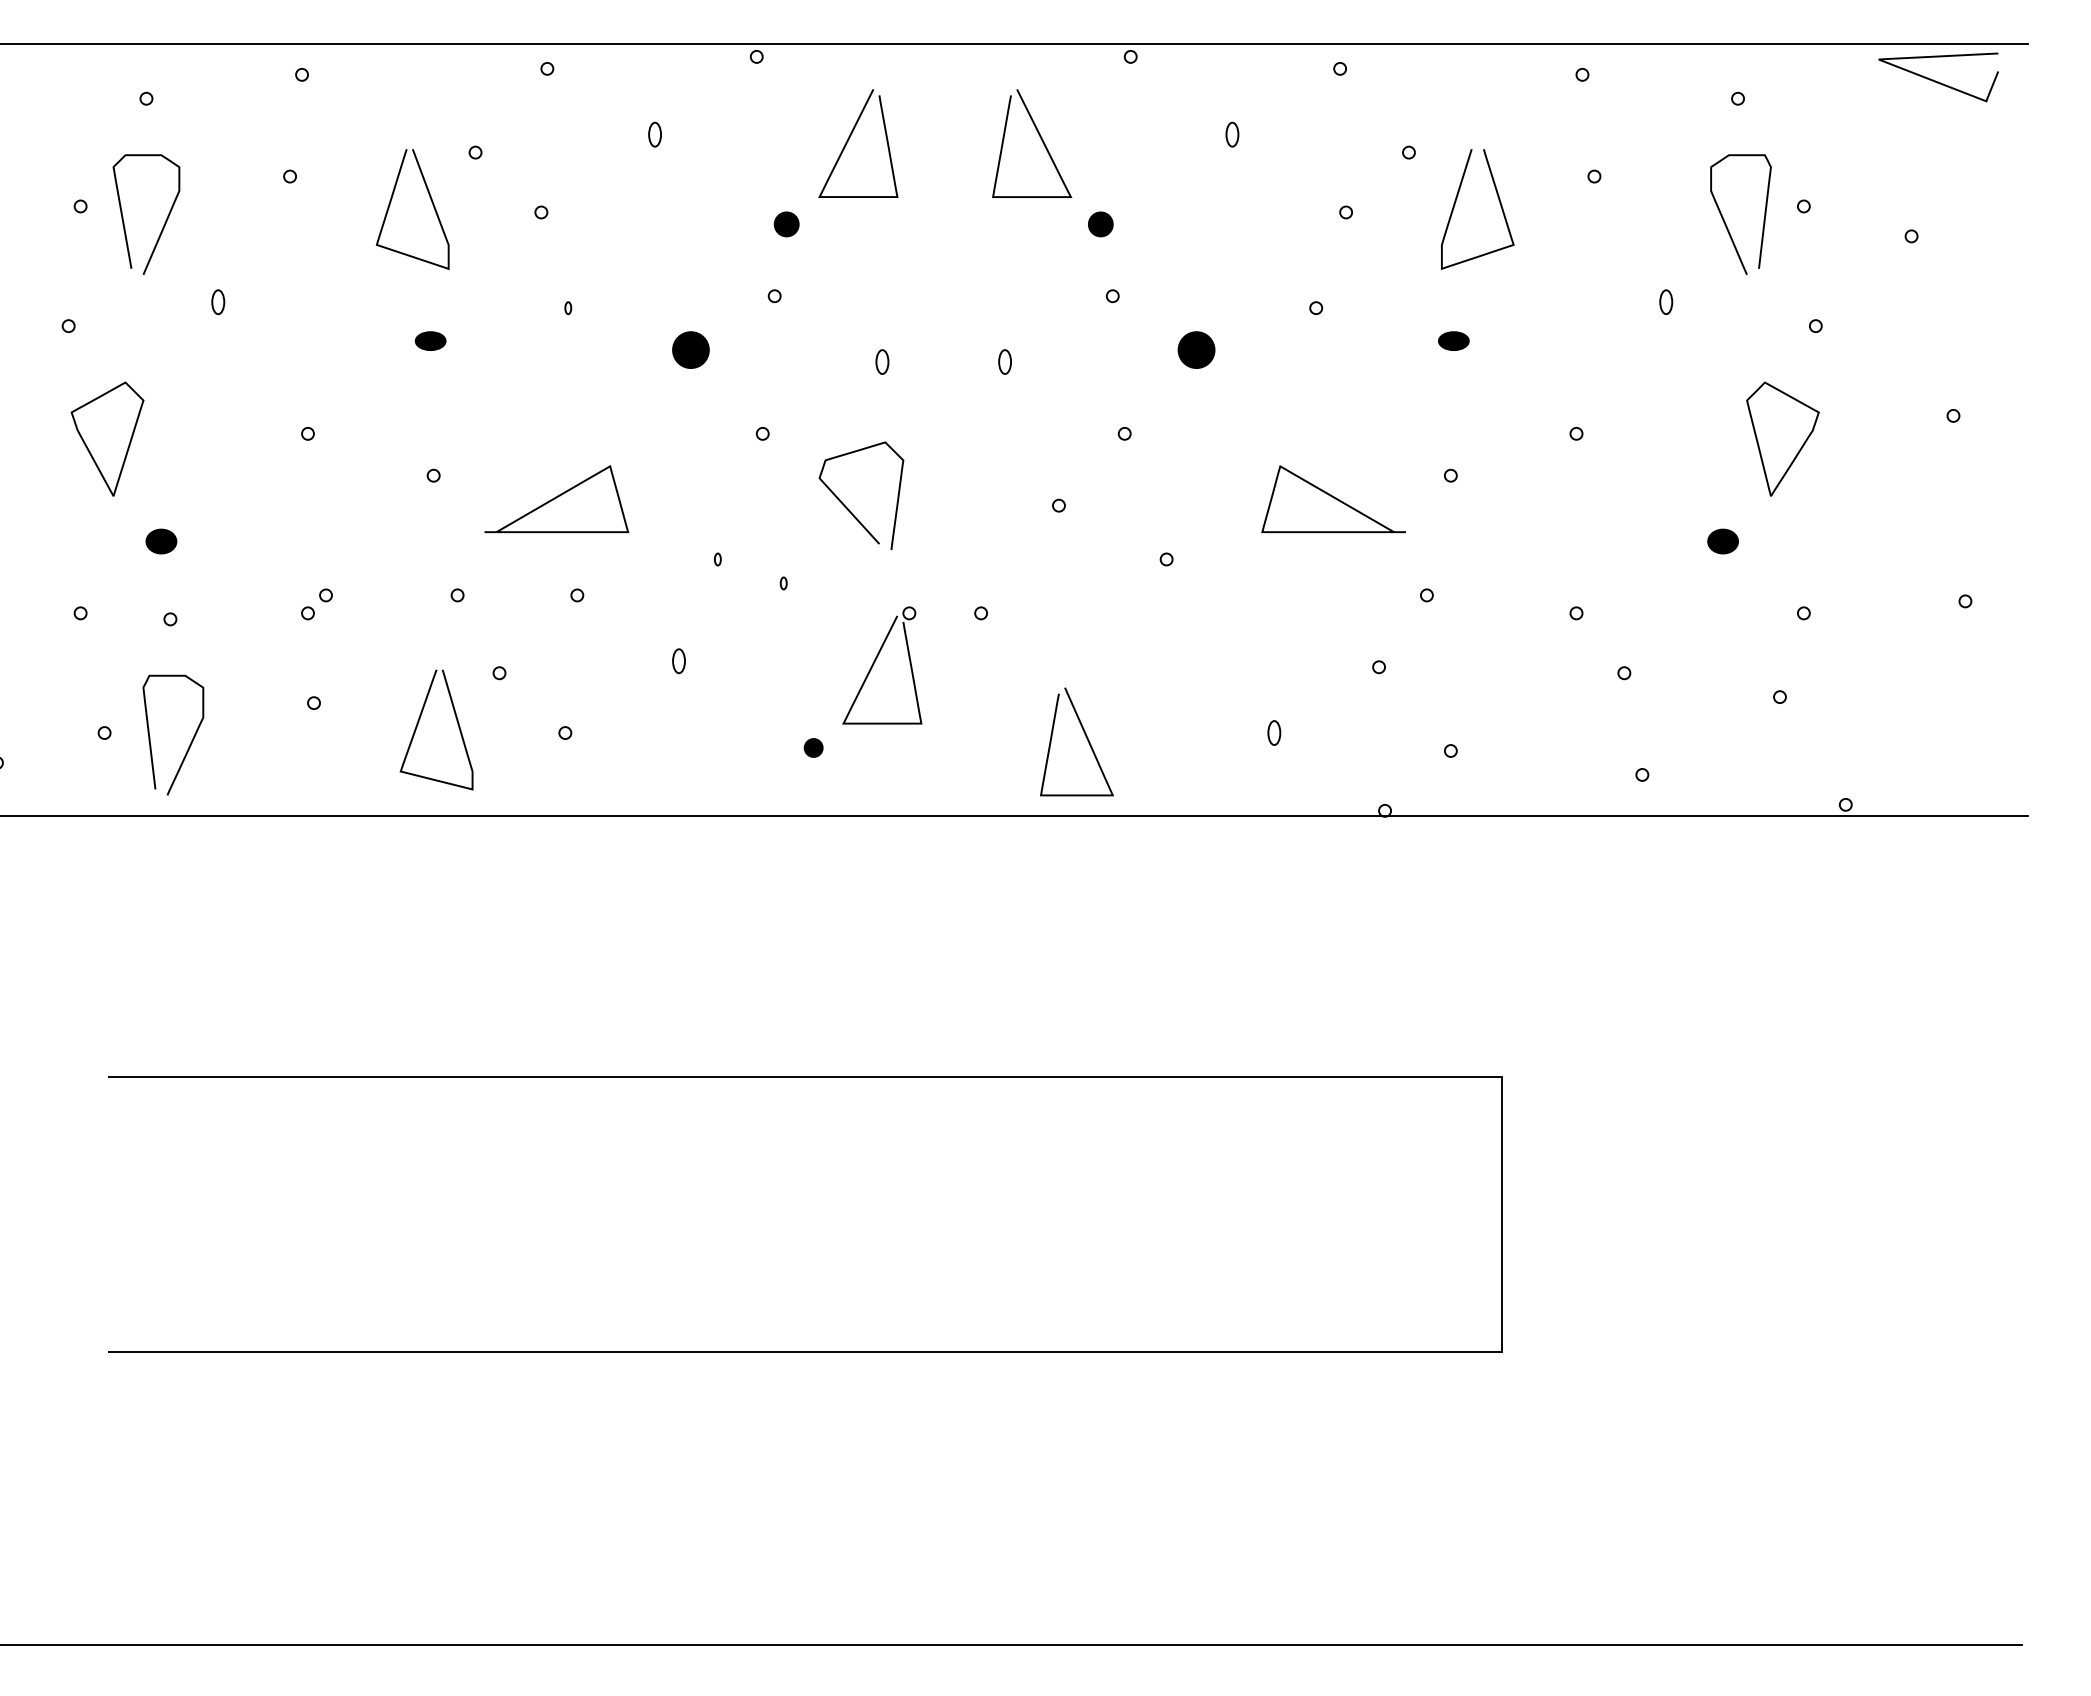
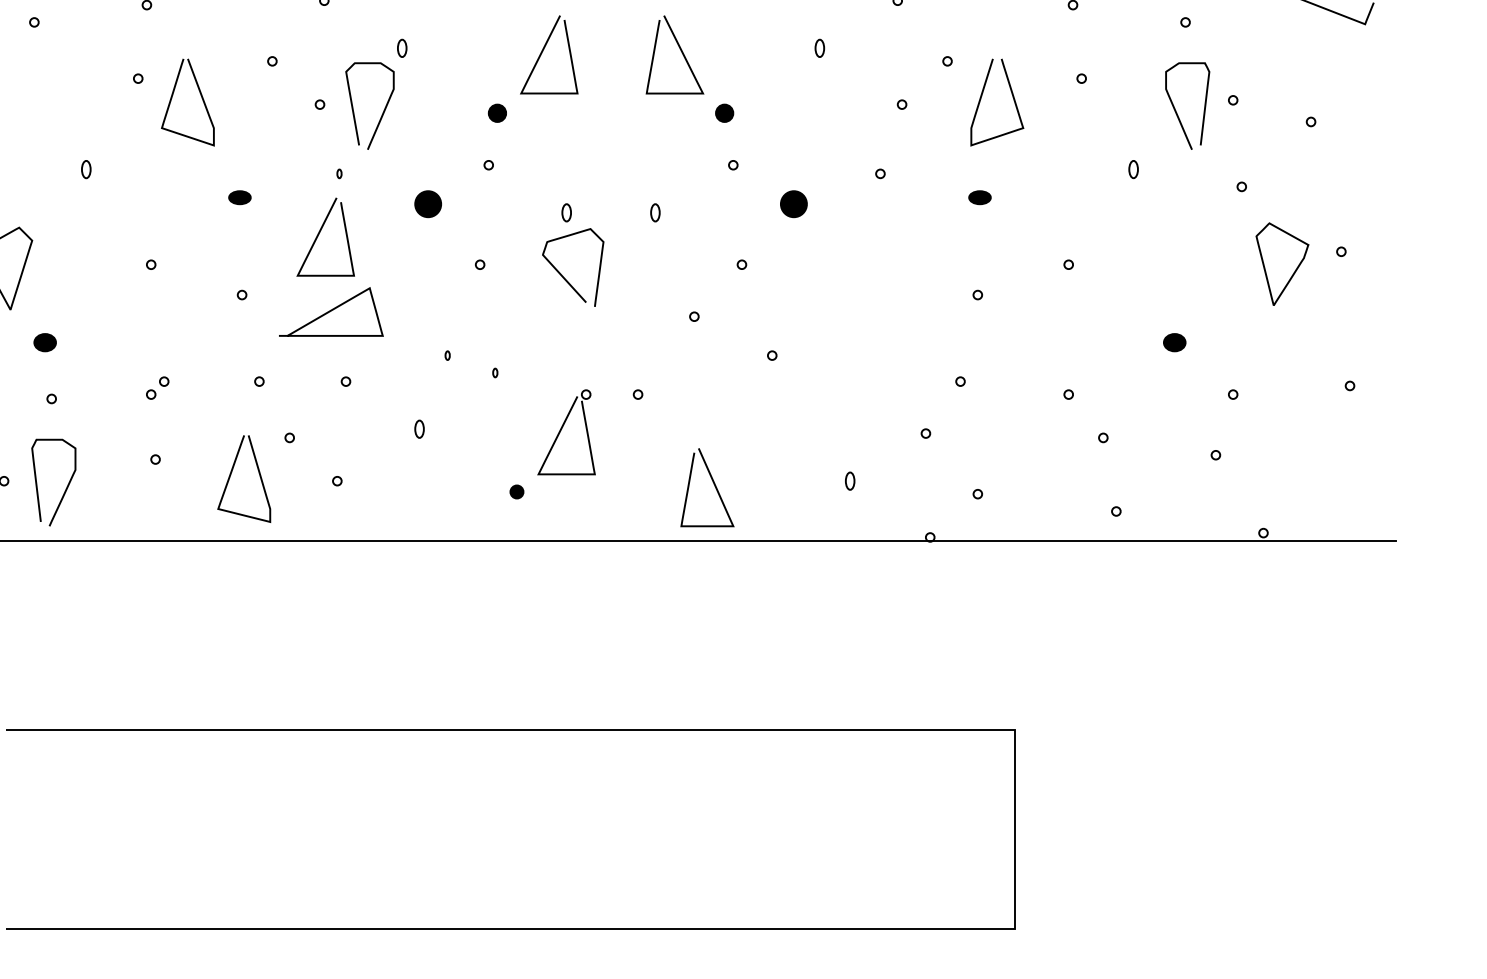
part: (431, 202) -> (201, 97), moved
part: (164, 222) -> (383, 111), moved
part: (540, 391) -> (319, 234), added
part: (1782, 438) -> (1282, 263), moved
part: (1333, 499) -> (892, 312), removed
part: (848, 508) -> (563, 276), moved

